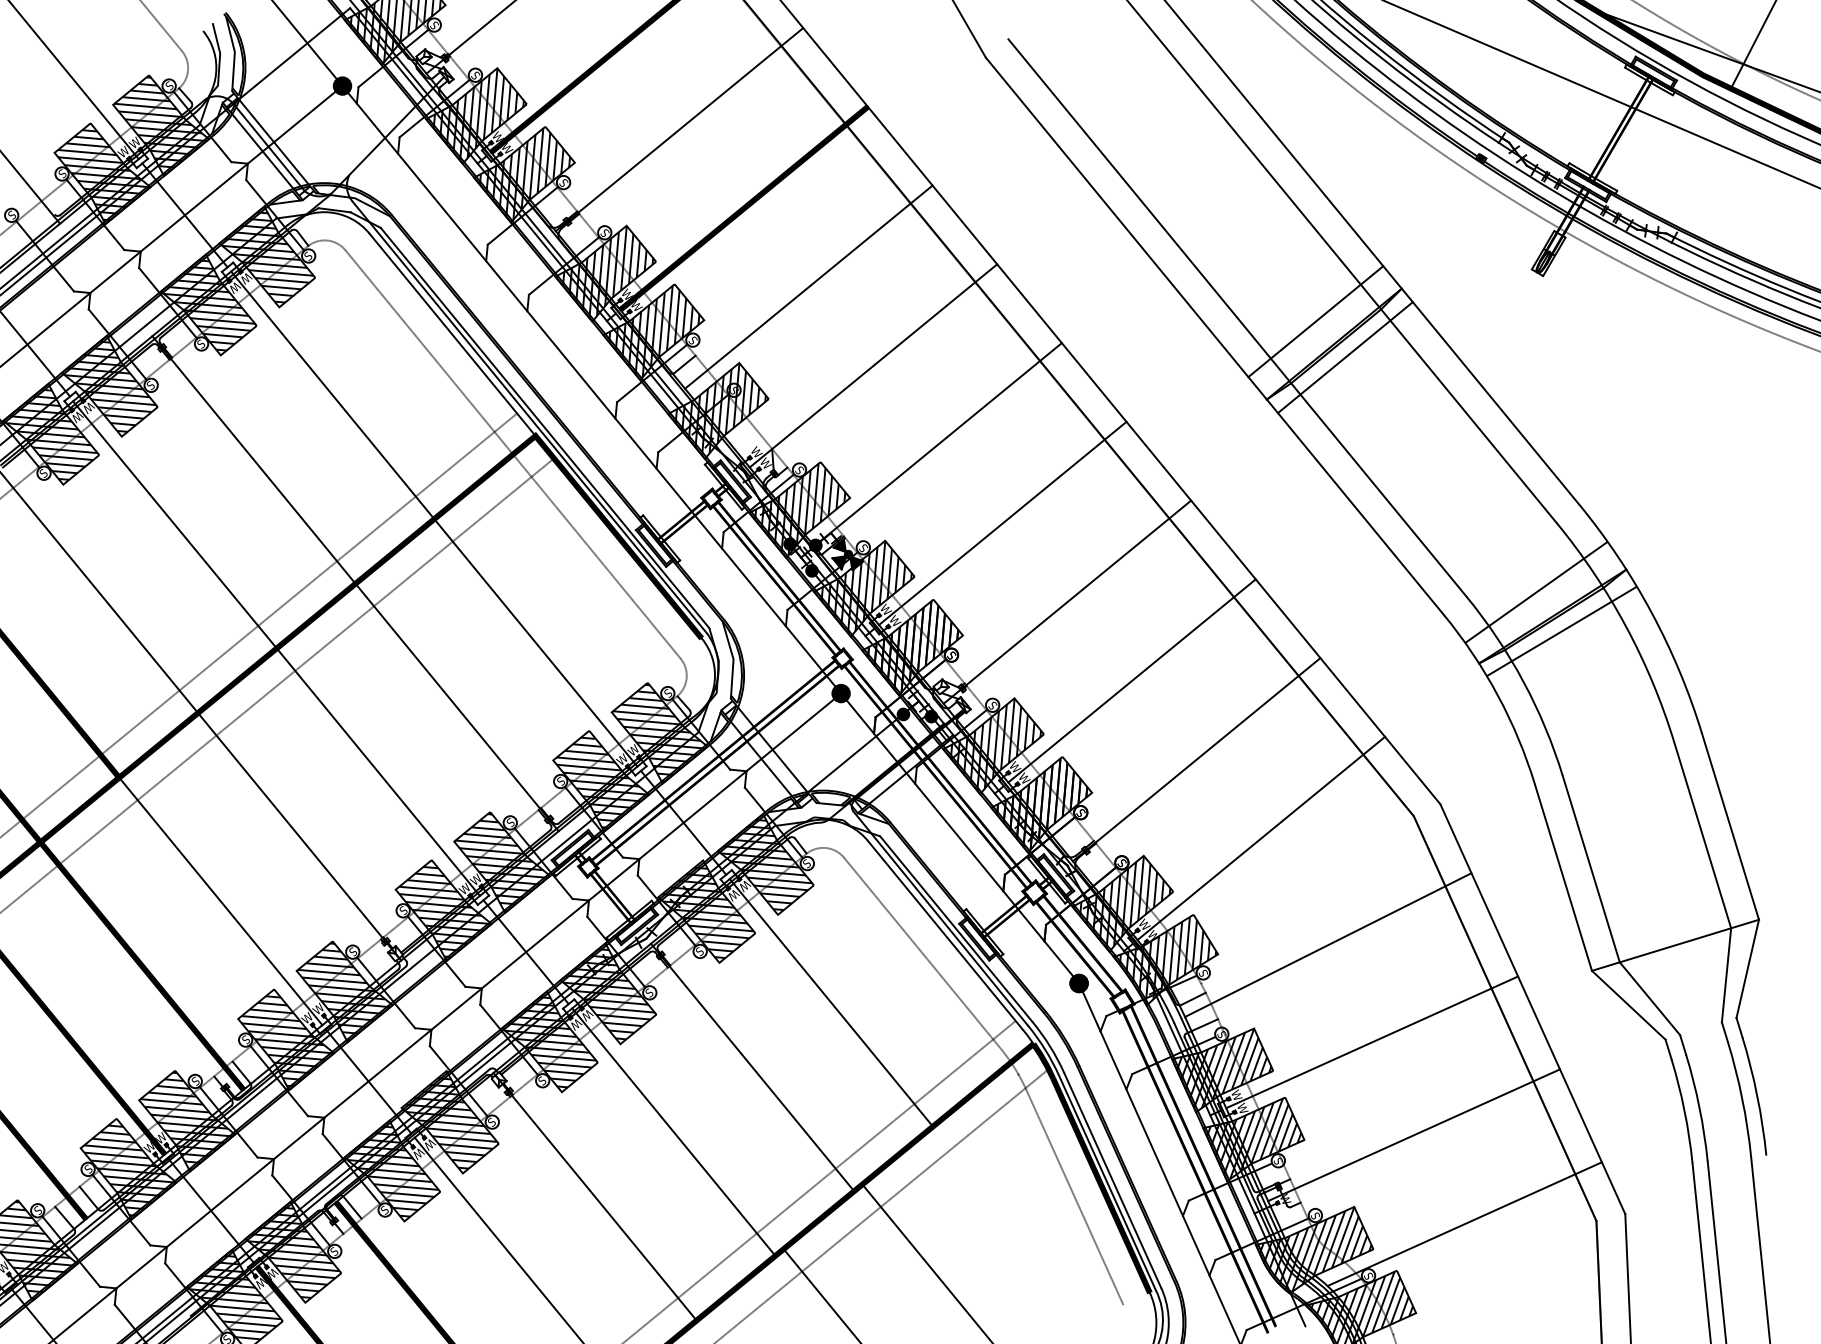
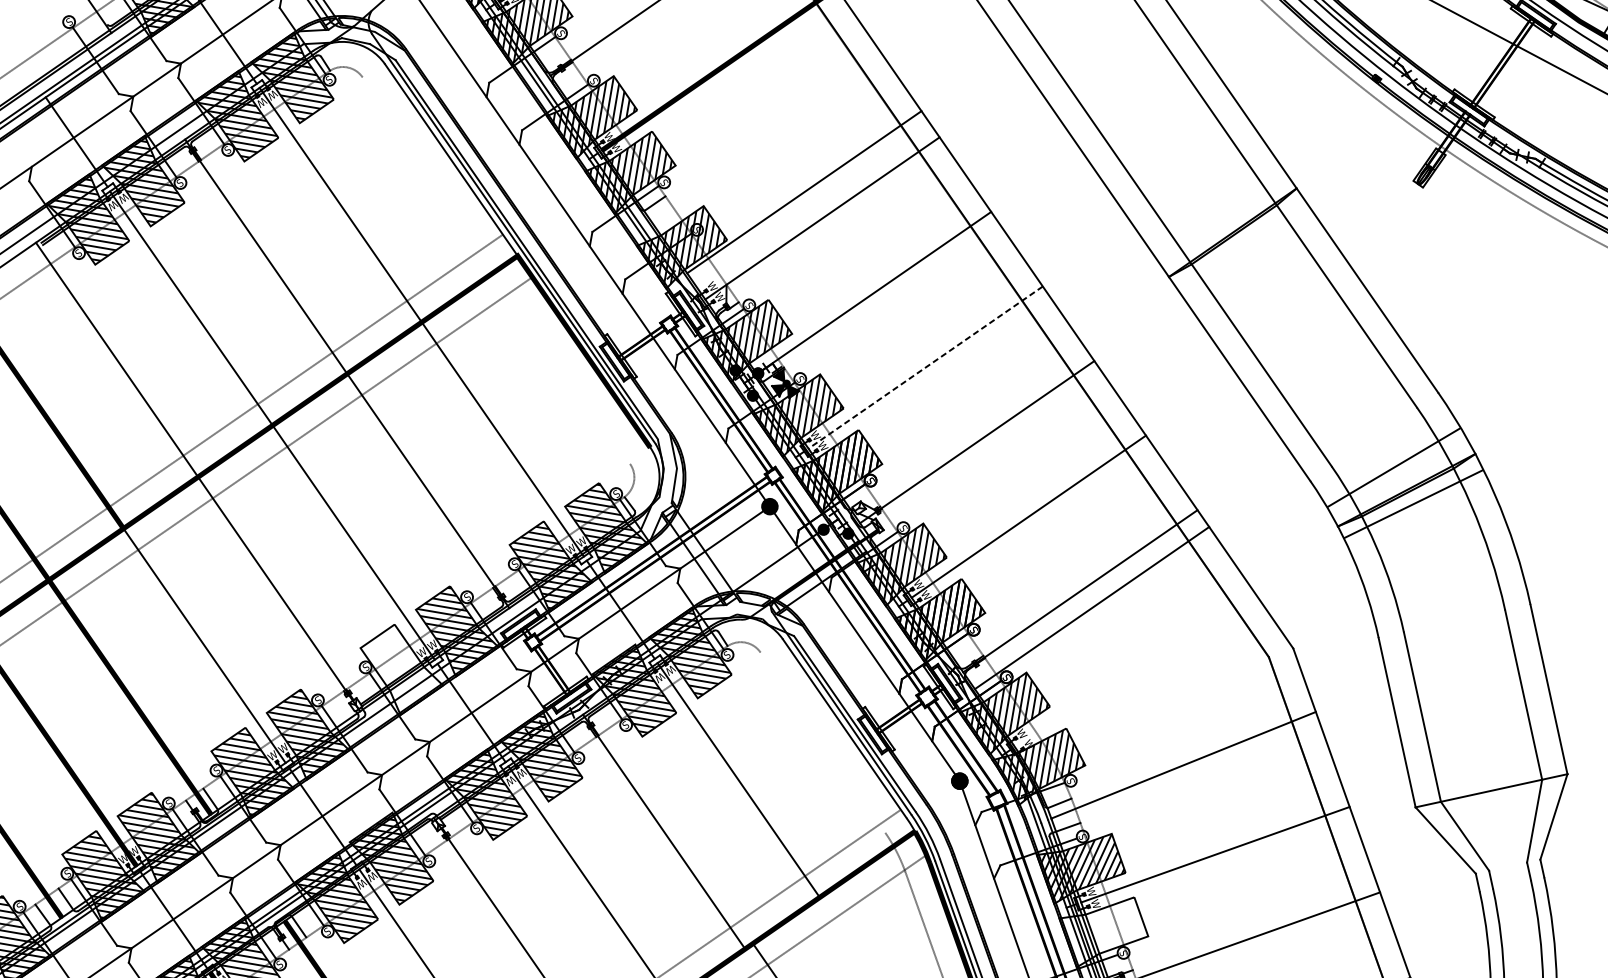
line: (808, 286) -> (804, 191), moved
line: (1315, 321) -> (1217, 211), removed
line: (1344, 357) -> (1240, 245), removed
line: (512, 454) -> (495, 270), removed
line: (1002, 523) -> (925, 367), solid -> dashed
line: (1261, 838) -> (1092, 608), moved
hatch: (445, 908) -> (403, 668), removed
line: (922, 952) -> (823, 742), removed
hatch: (1254, 1138) -> (1104, 931), removed

